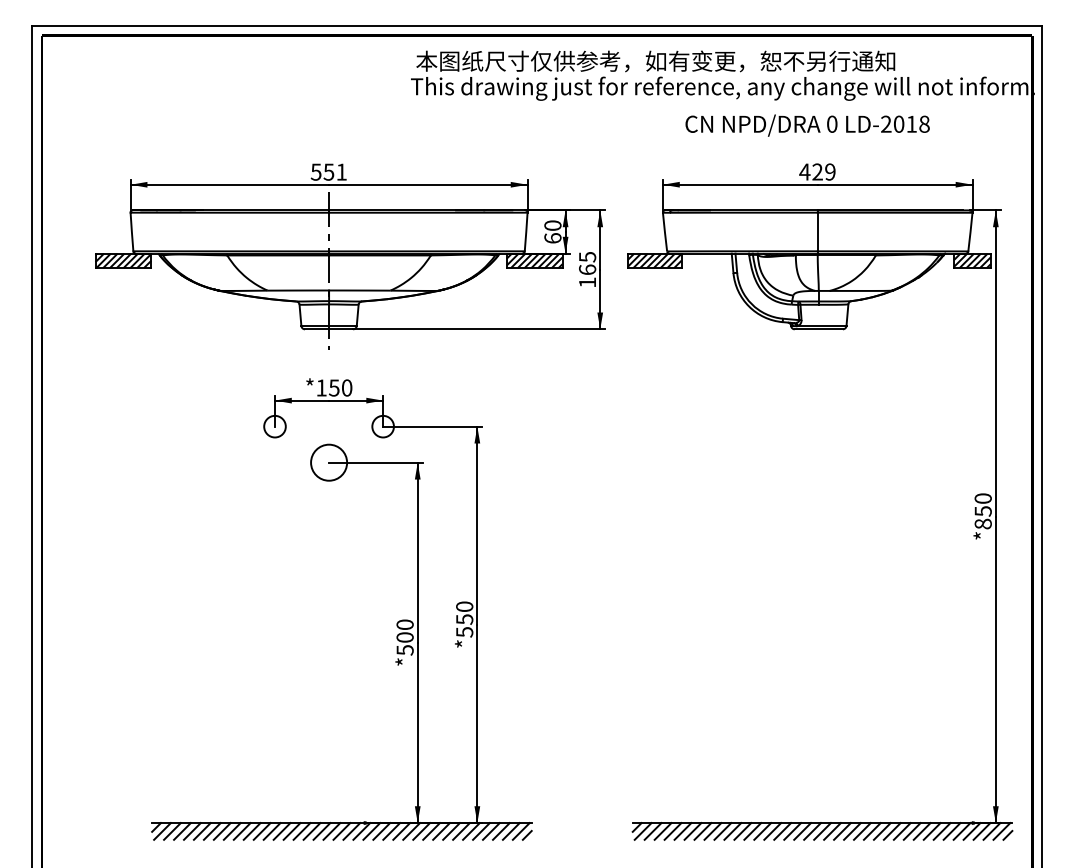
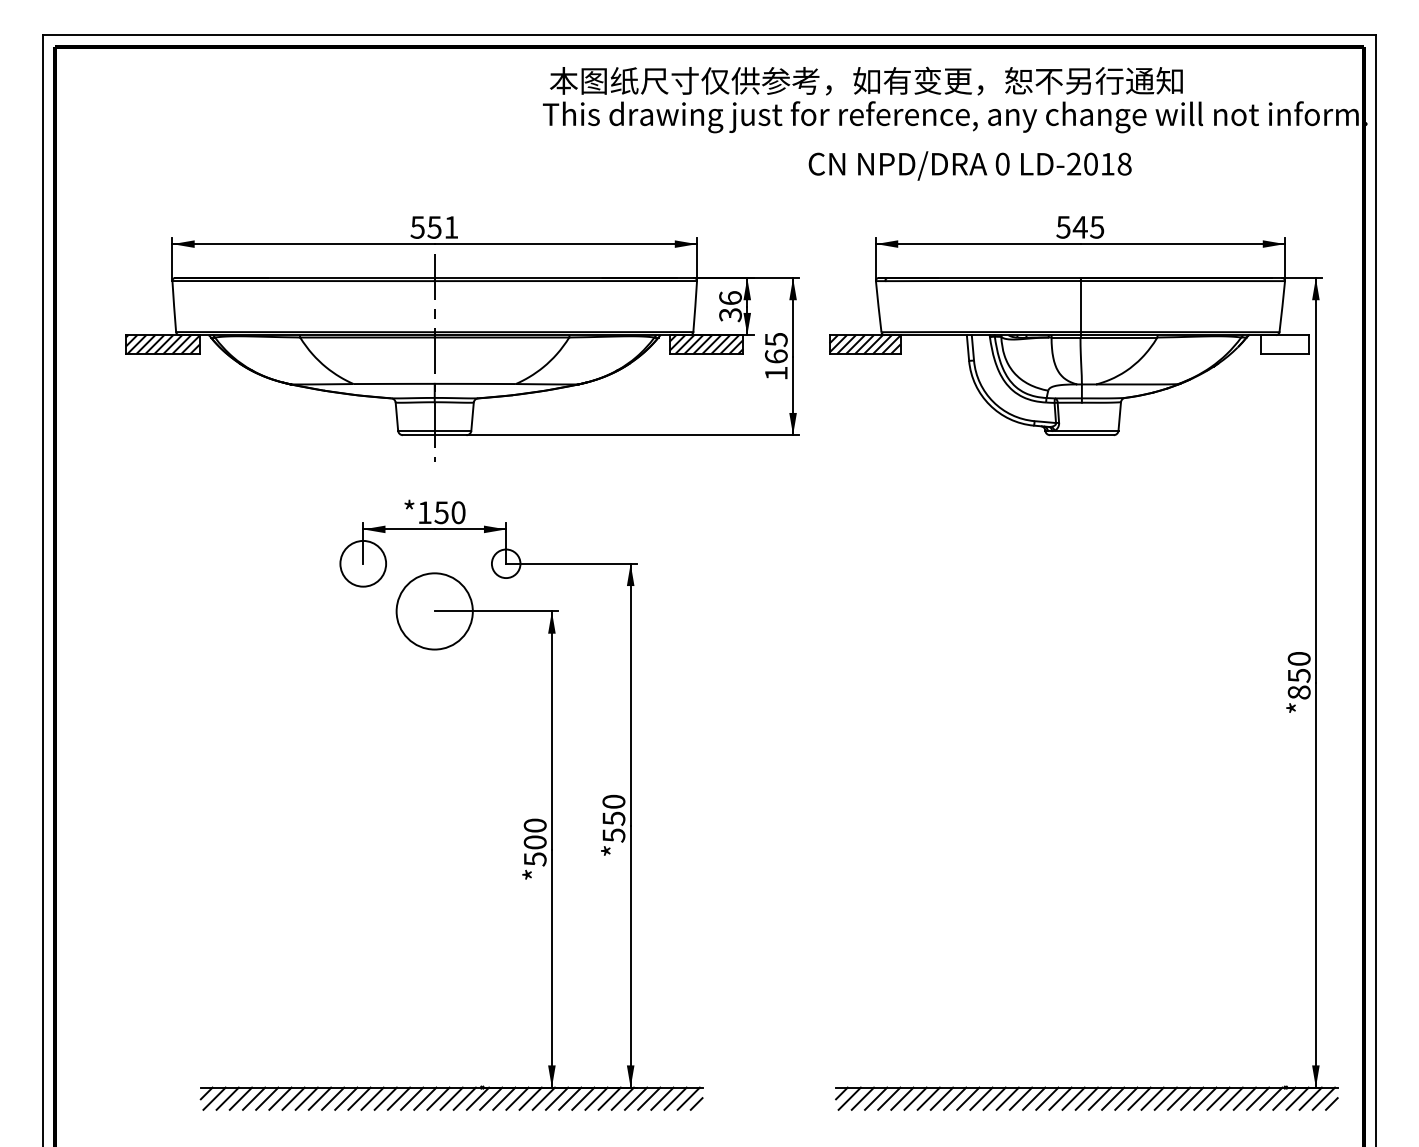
text: (807, 125) -> (969, 165), moved
text: (816, 171) -> (1079, 226), 429 -> 545
text: (552, 231) -> (730, 306), 60 -> 36
hatch: (972, 260) -> (1284, 344), removed
circle: (275, 426) -> (363, 563), size x1.6
circle: (328, 462) -> (434, 611), size x1.6

